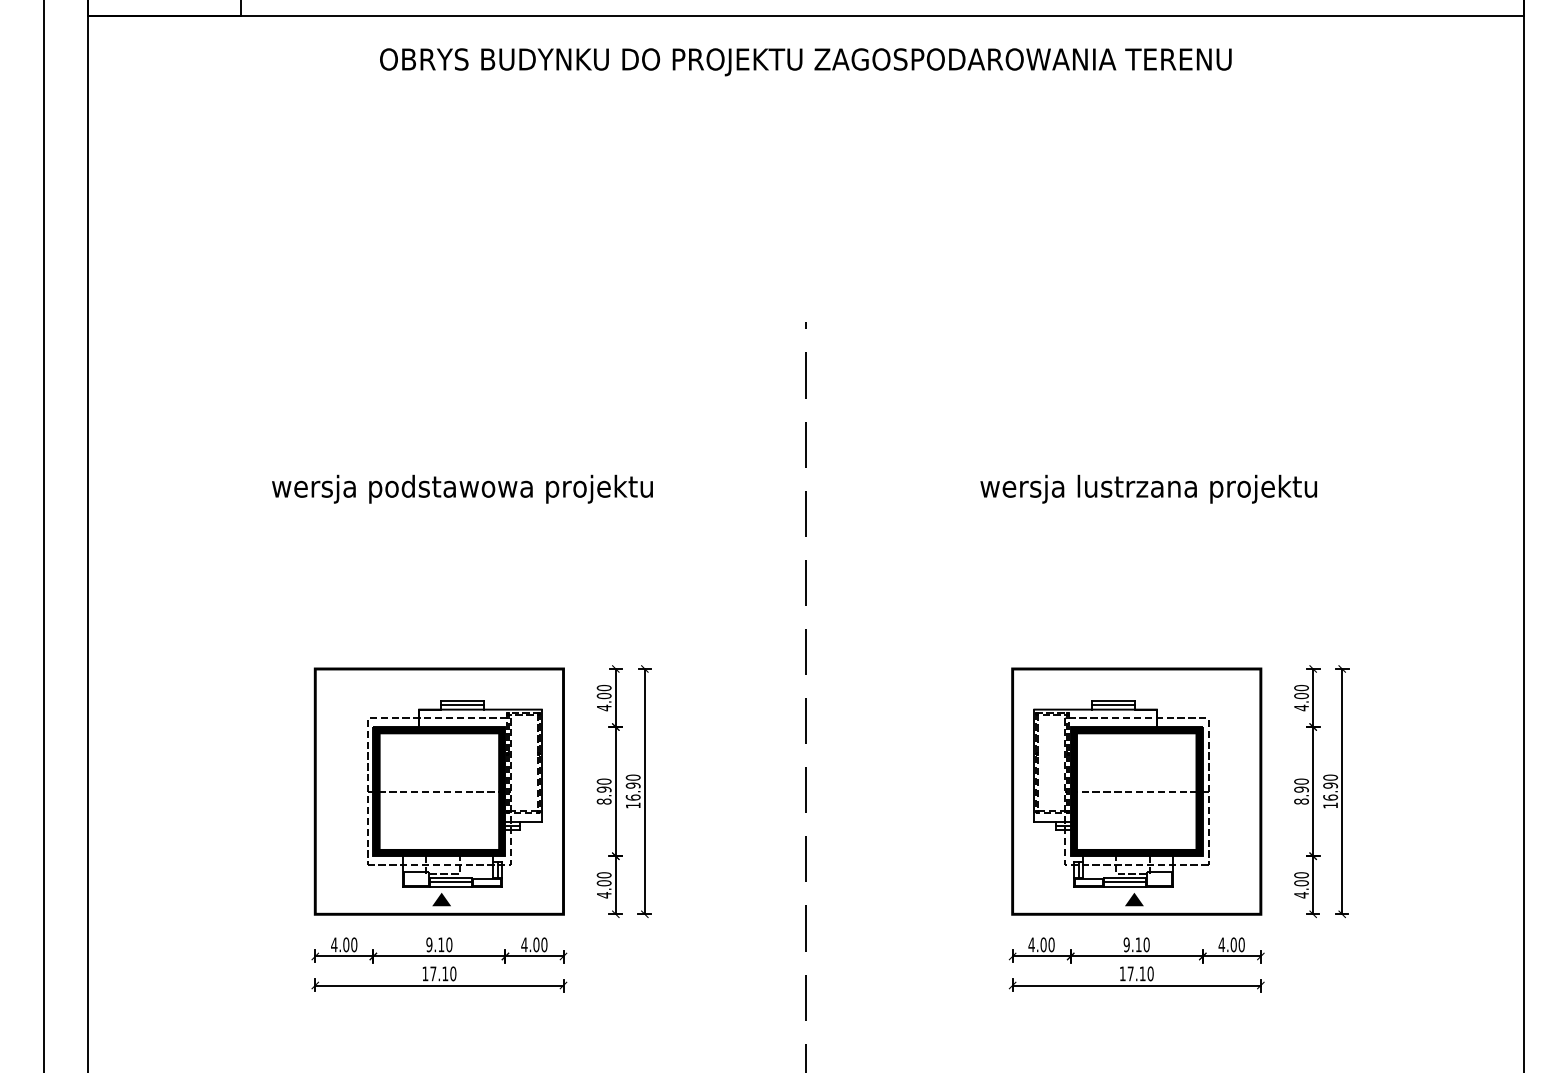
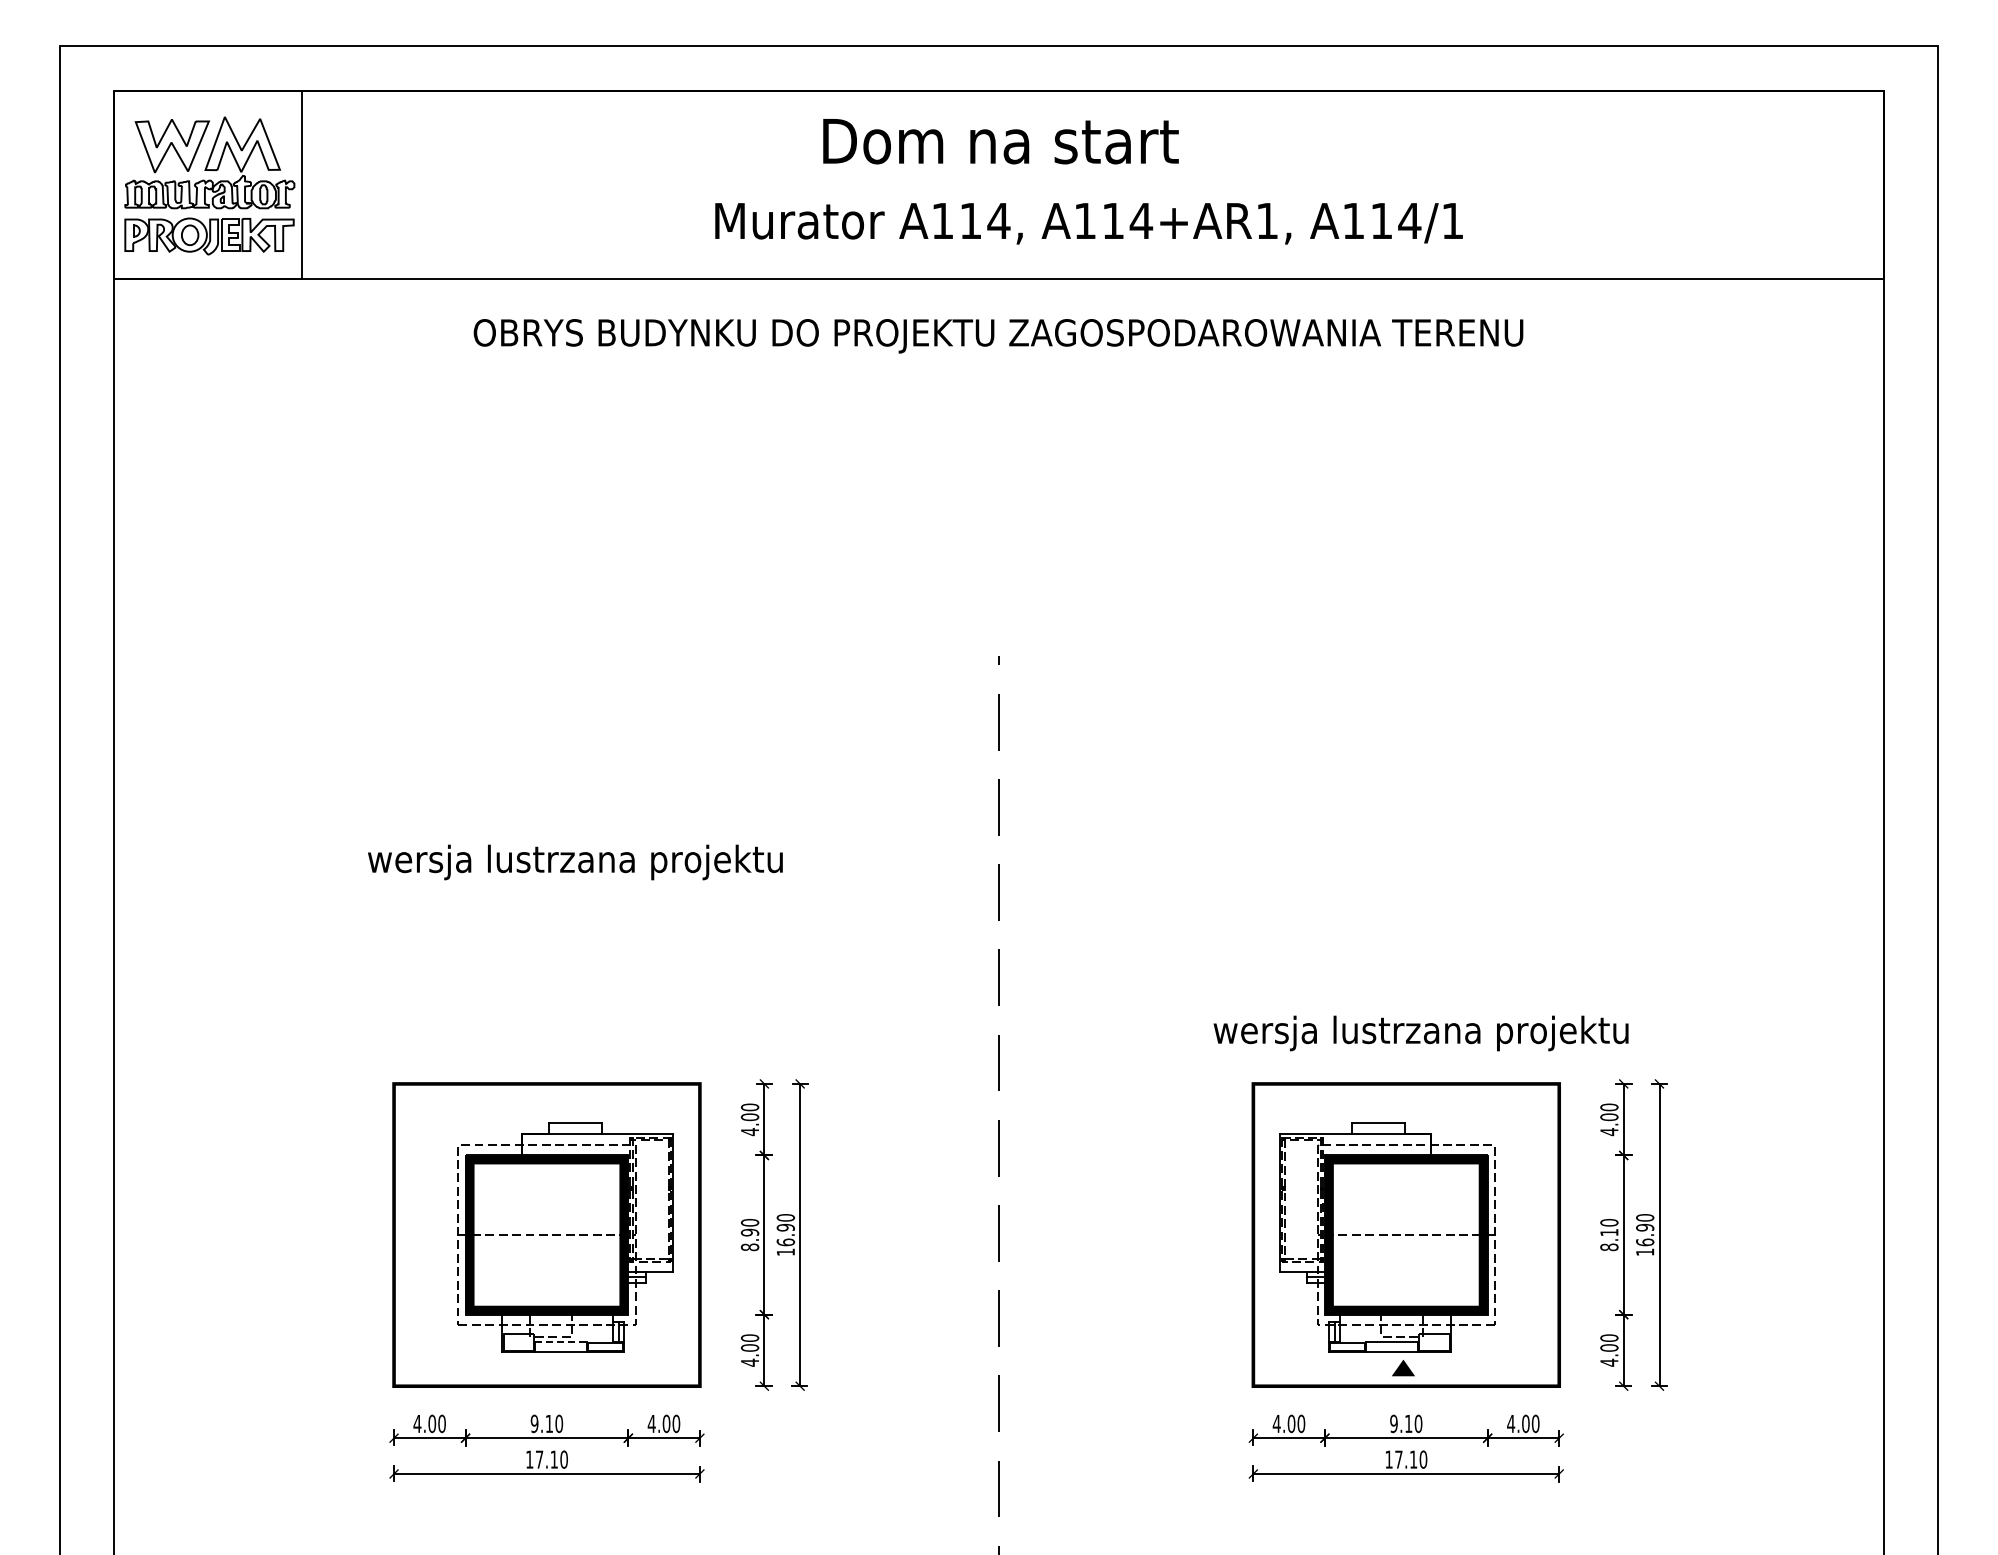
text: (462, 489) -> (575, 862), wersja podstawowa projektu -> wersja lustrzana projektu
text: (1148, 489) -> (1420, 1033), moved
line: (461, 705) -> (574, 1128), removed
line: (1113, 705) -> (1377, 1128), removed
text: (1301, 789) -> (1609, 1232), 8.90 -> 8.10
line: (451, 878) -> (561, 1341), solid -> dashed
line: (451, 882) -> (561, 1346), removed
line: (1124, 882) -> (1391, 1346), removed
fill: (441, 899) -> (549, 1367), removed

